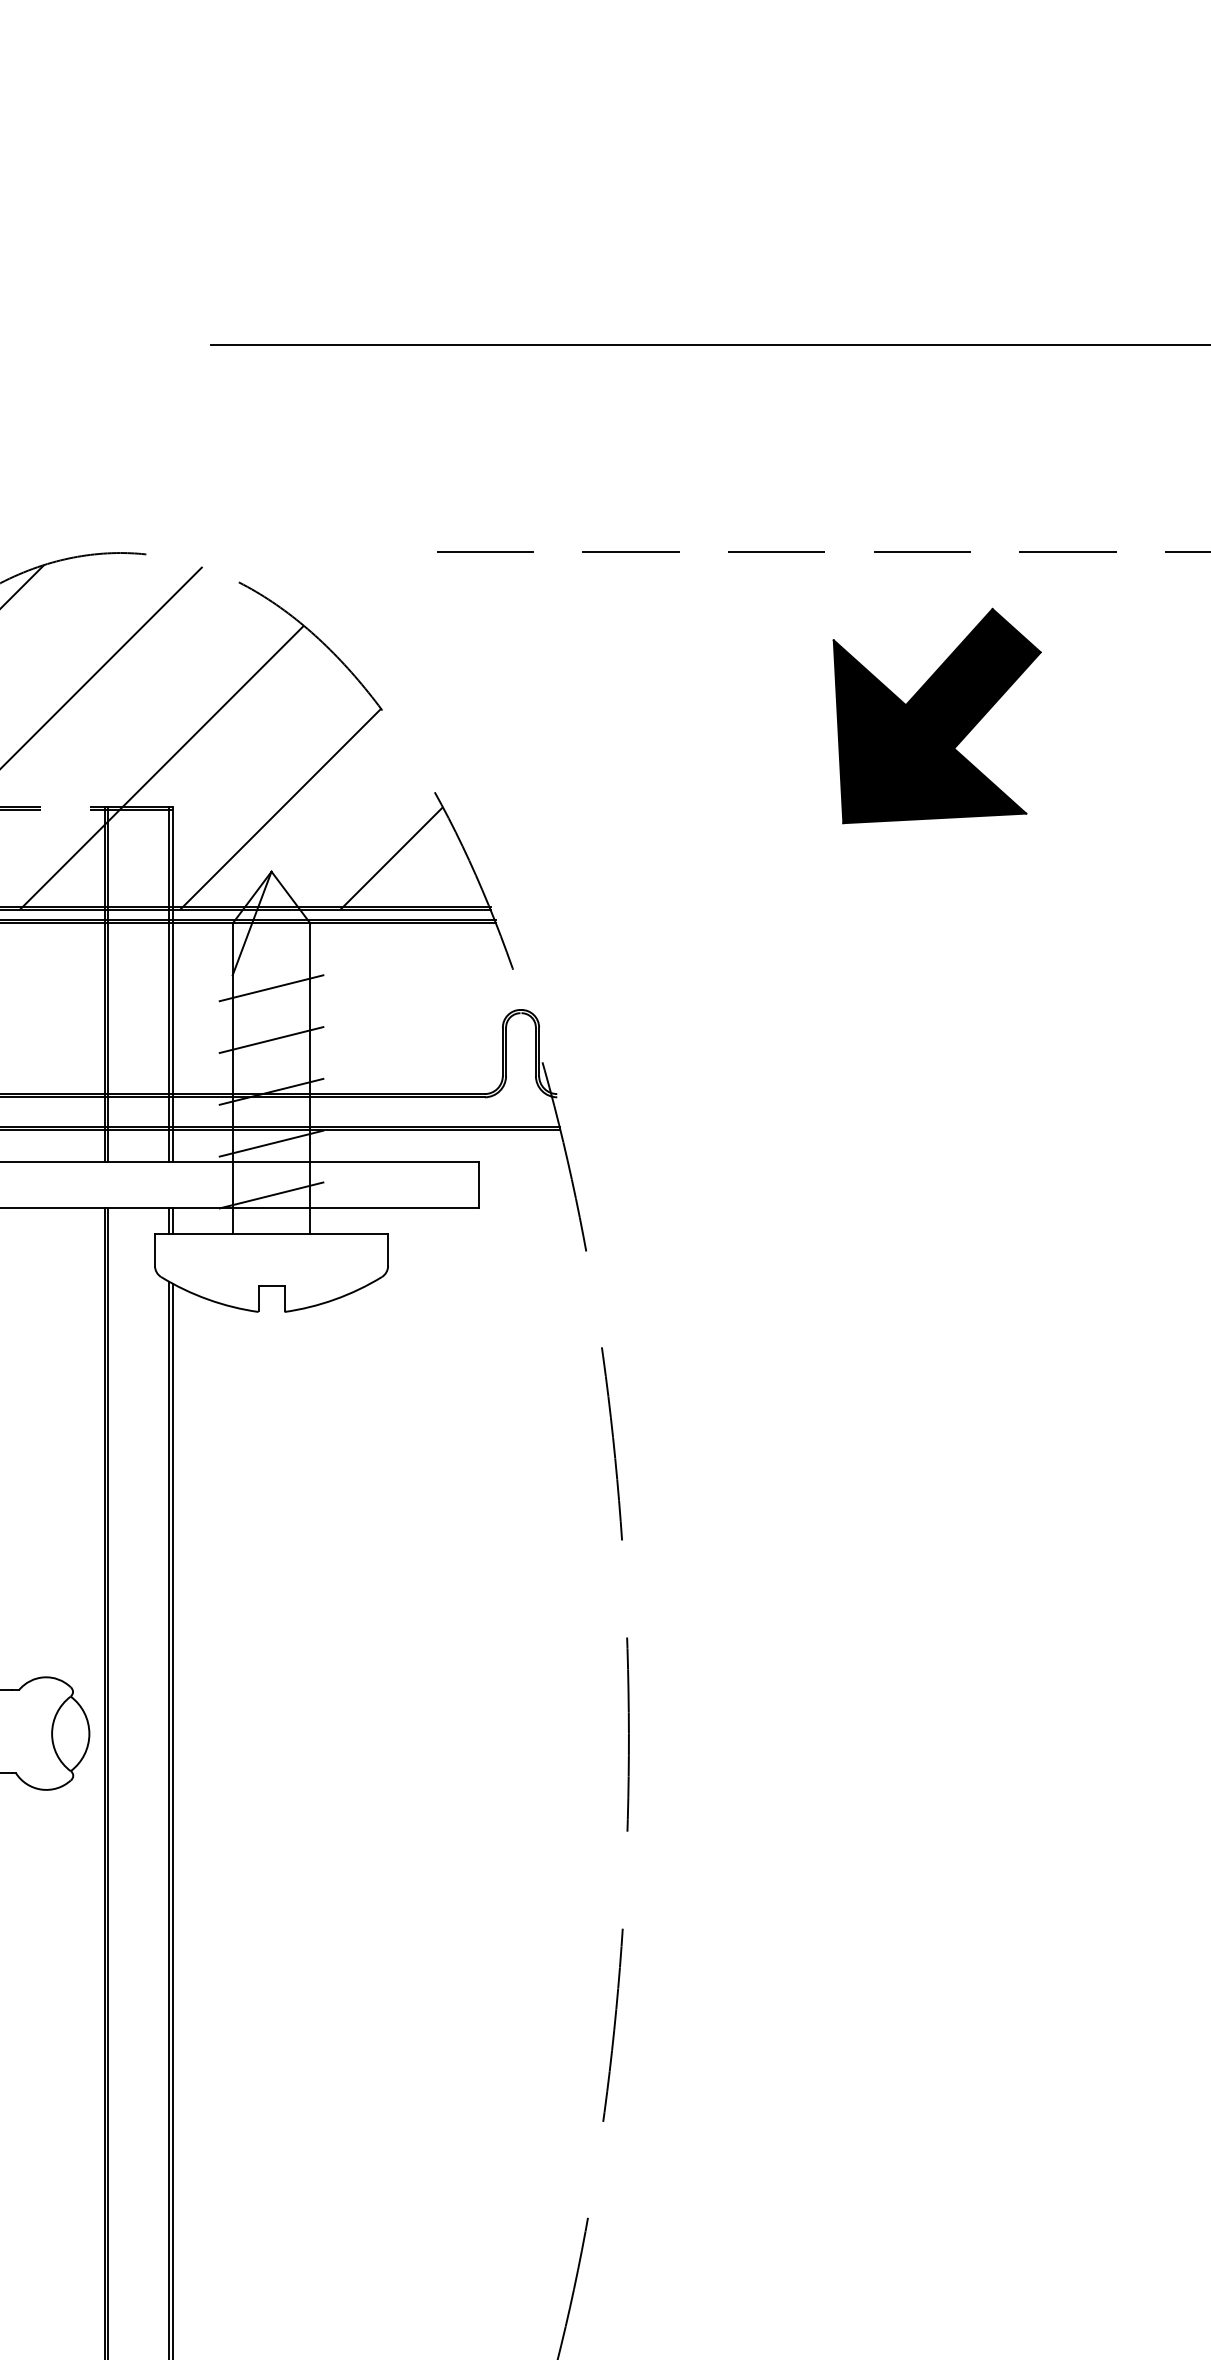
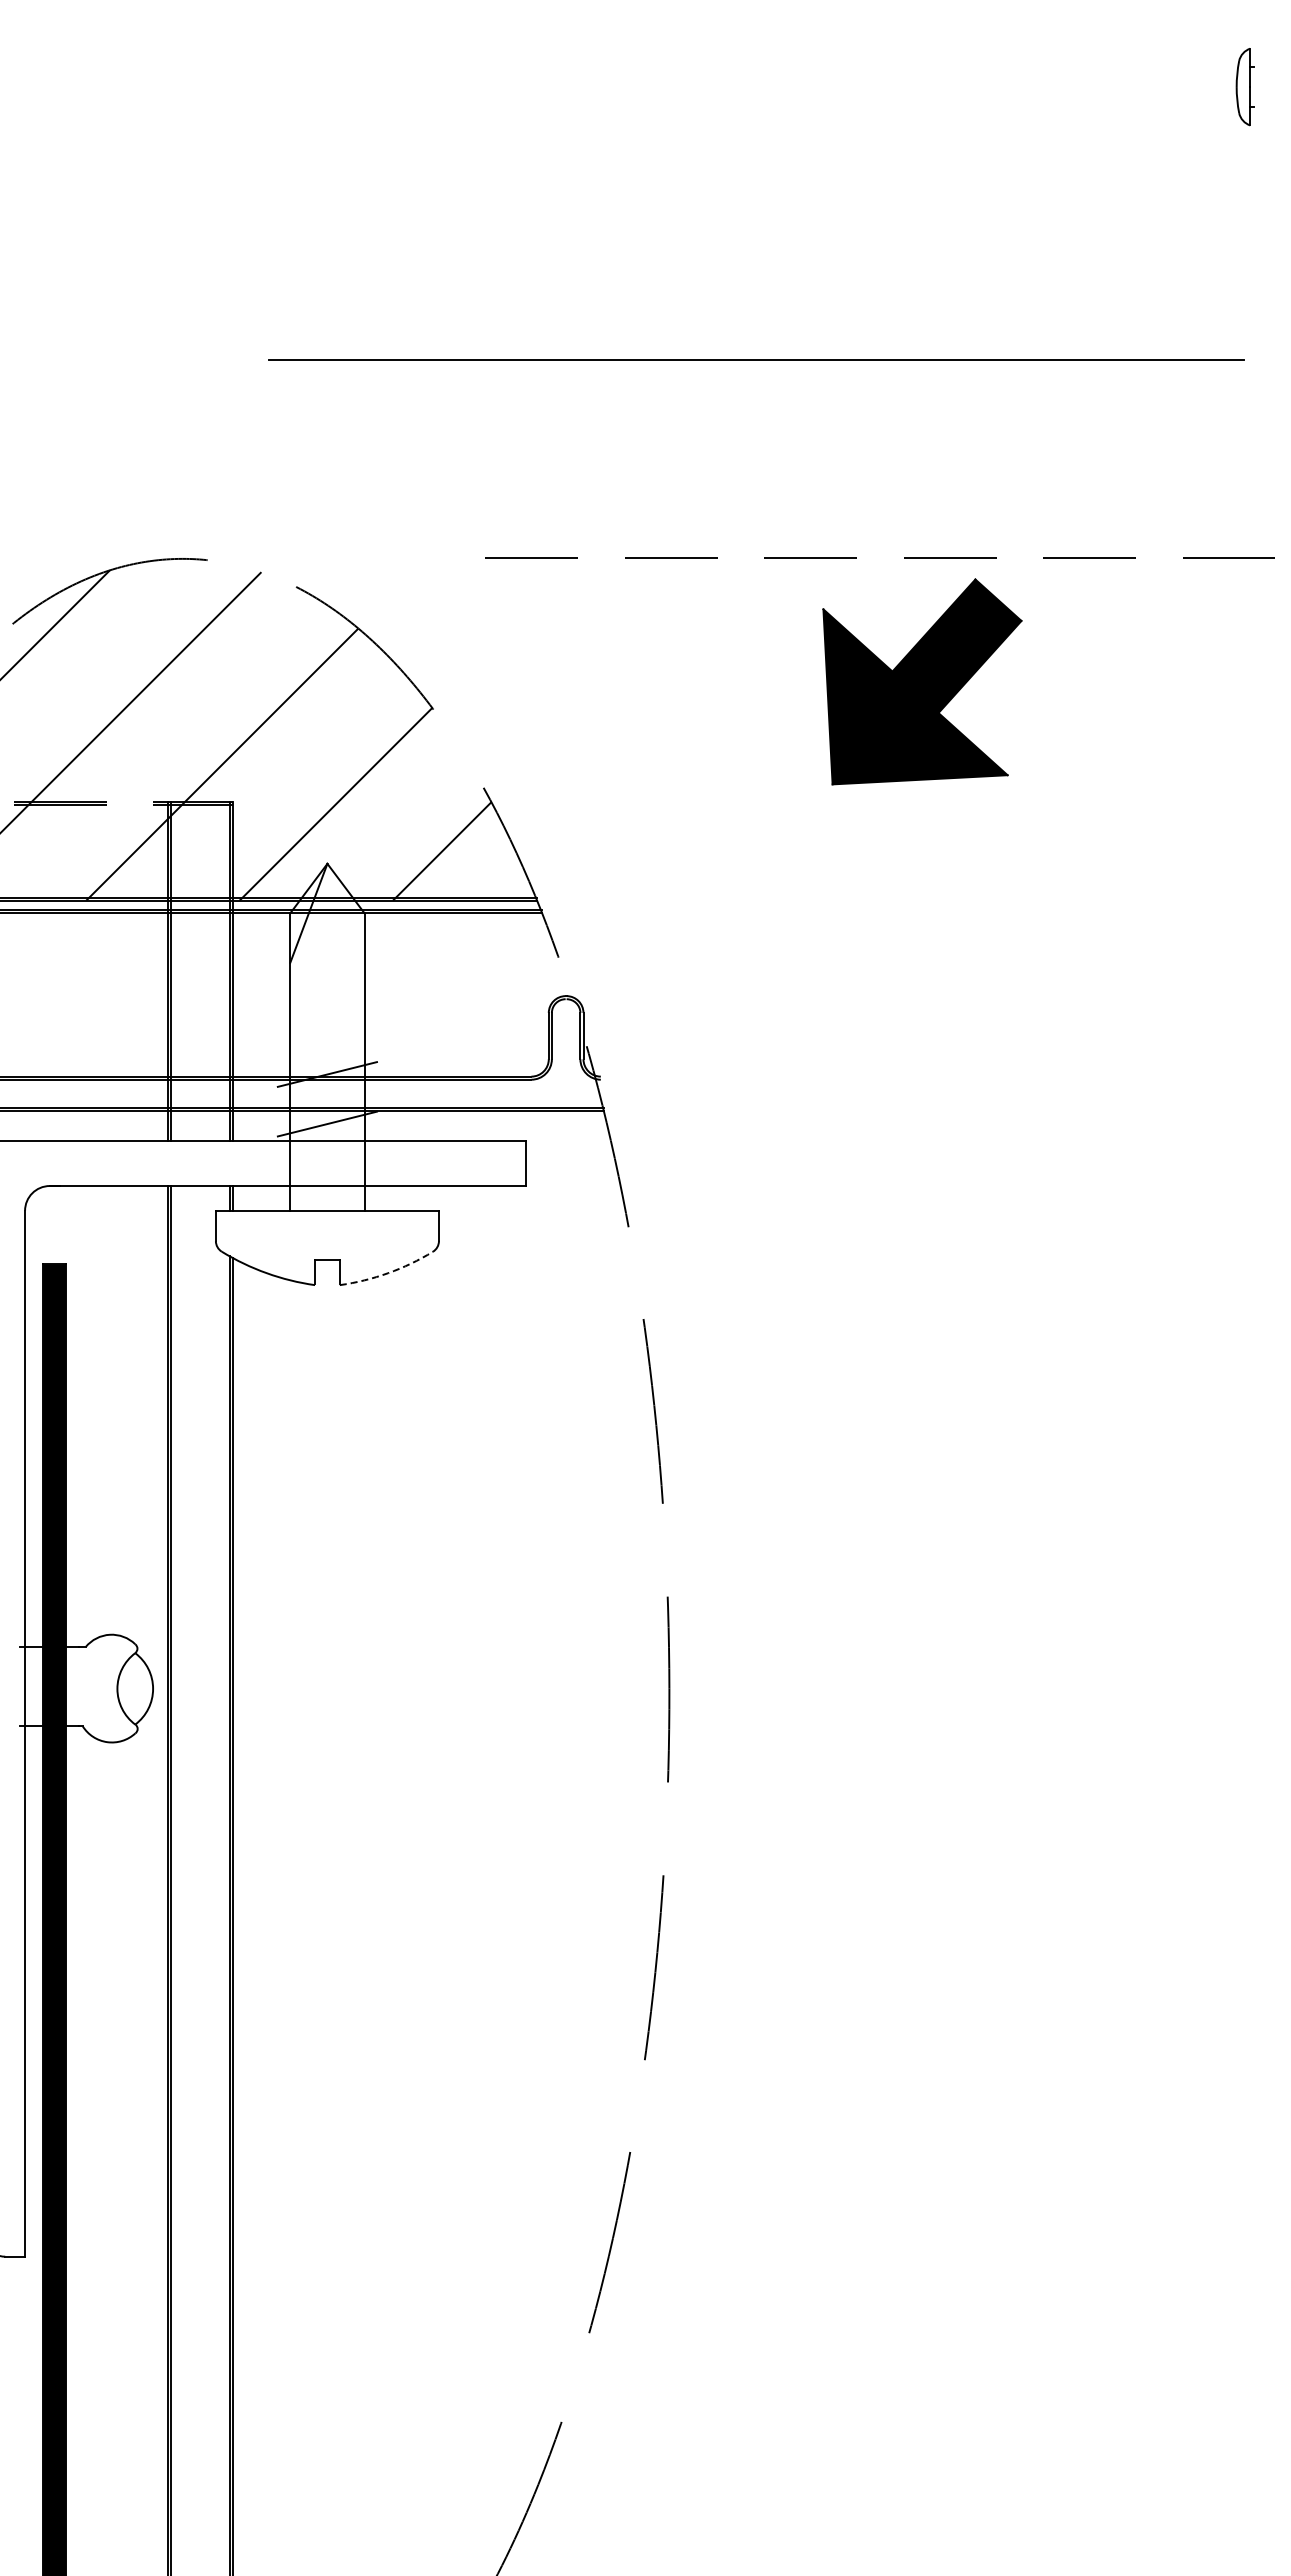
part: (937, 715) -> (922, 681), moved
line: (271, 987) -> (327, 974), removed
line: (271, 1039) -> (327, 1024), removed
line: (271, 1195) -> (327, 1173), removed
arc: (335, 1299) -> (388, 1273), solid -> dashed

